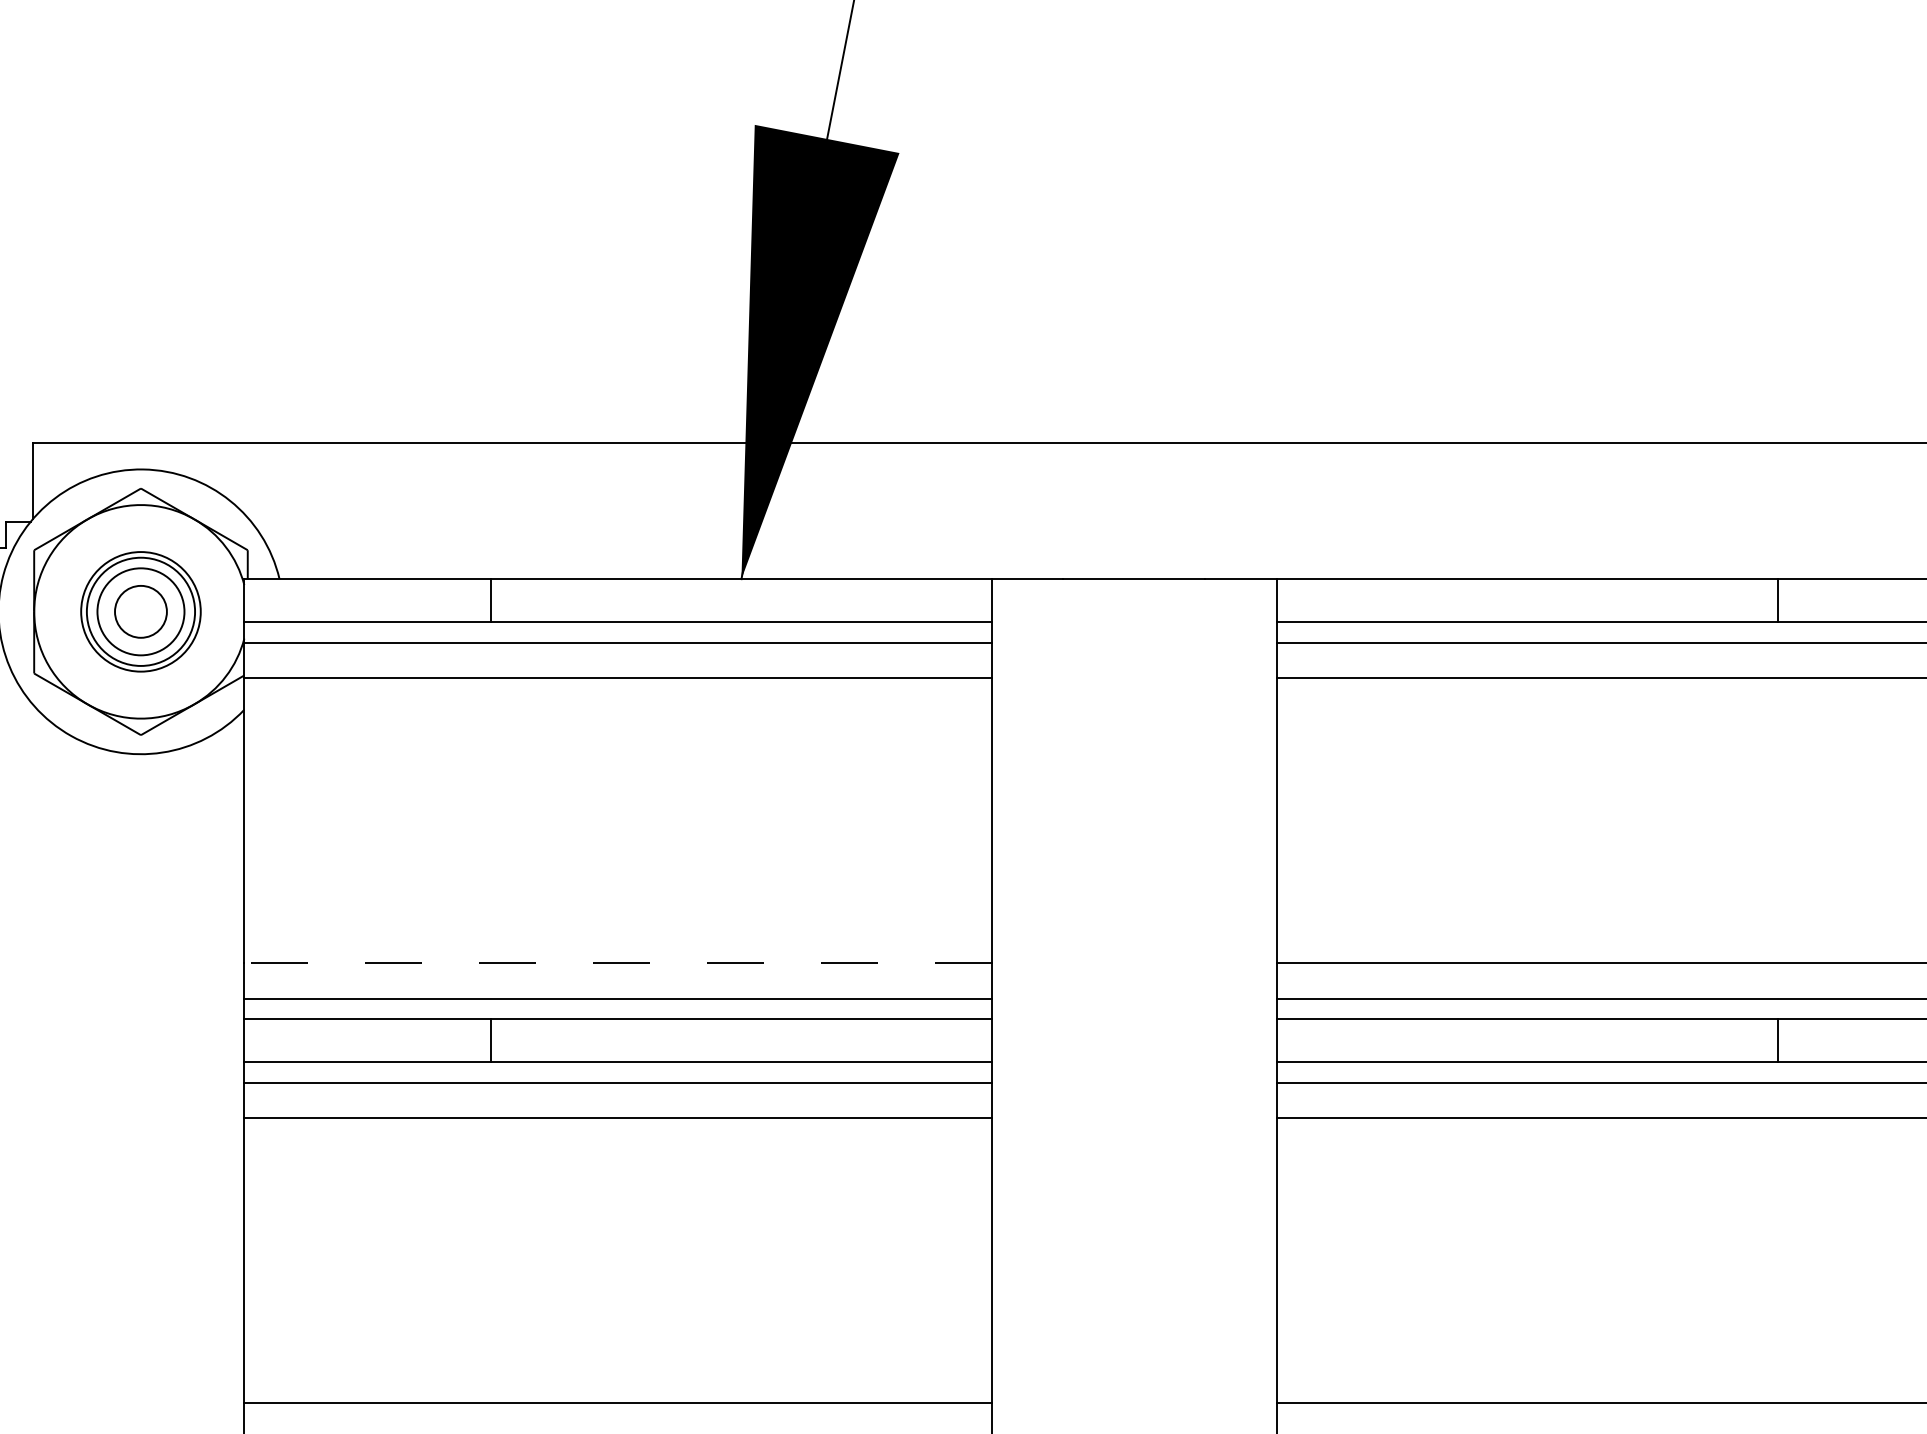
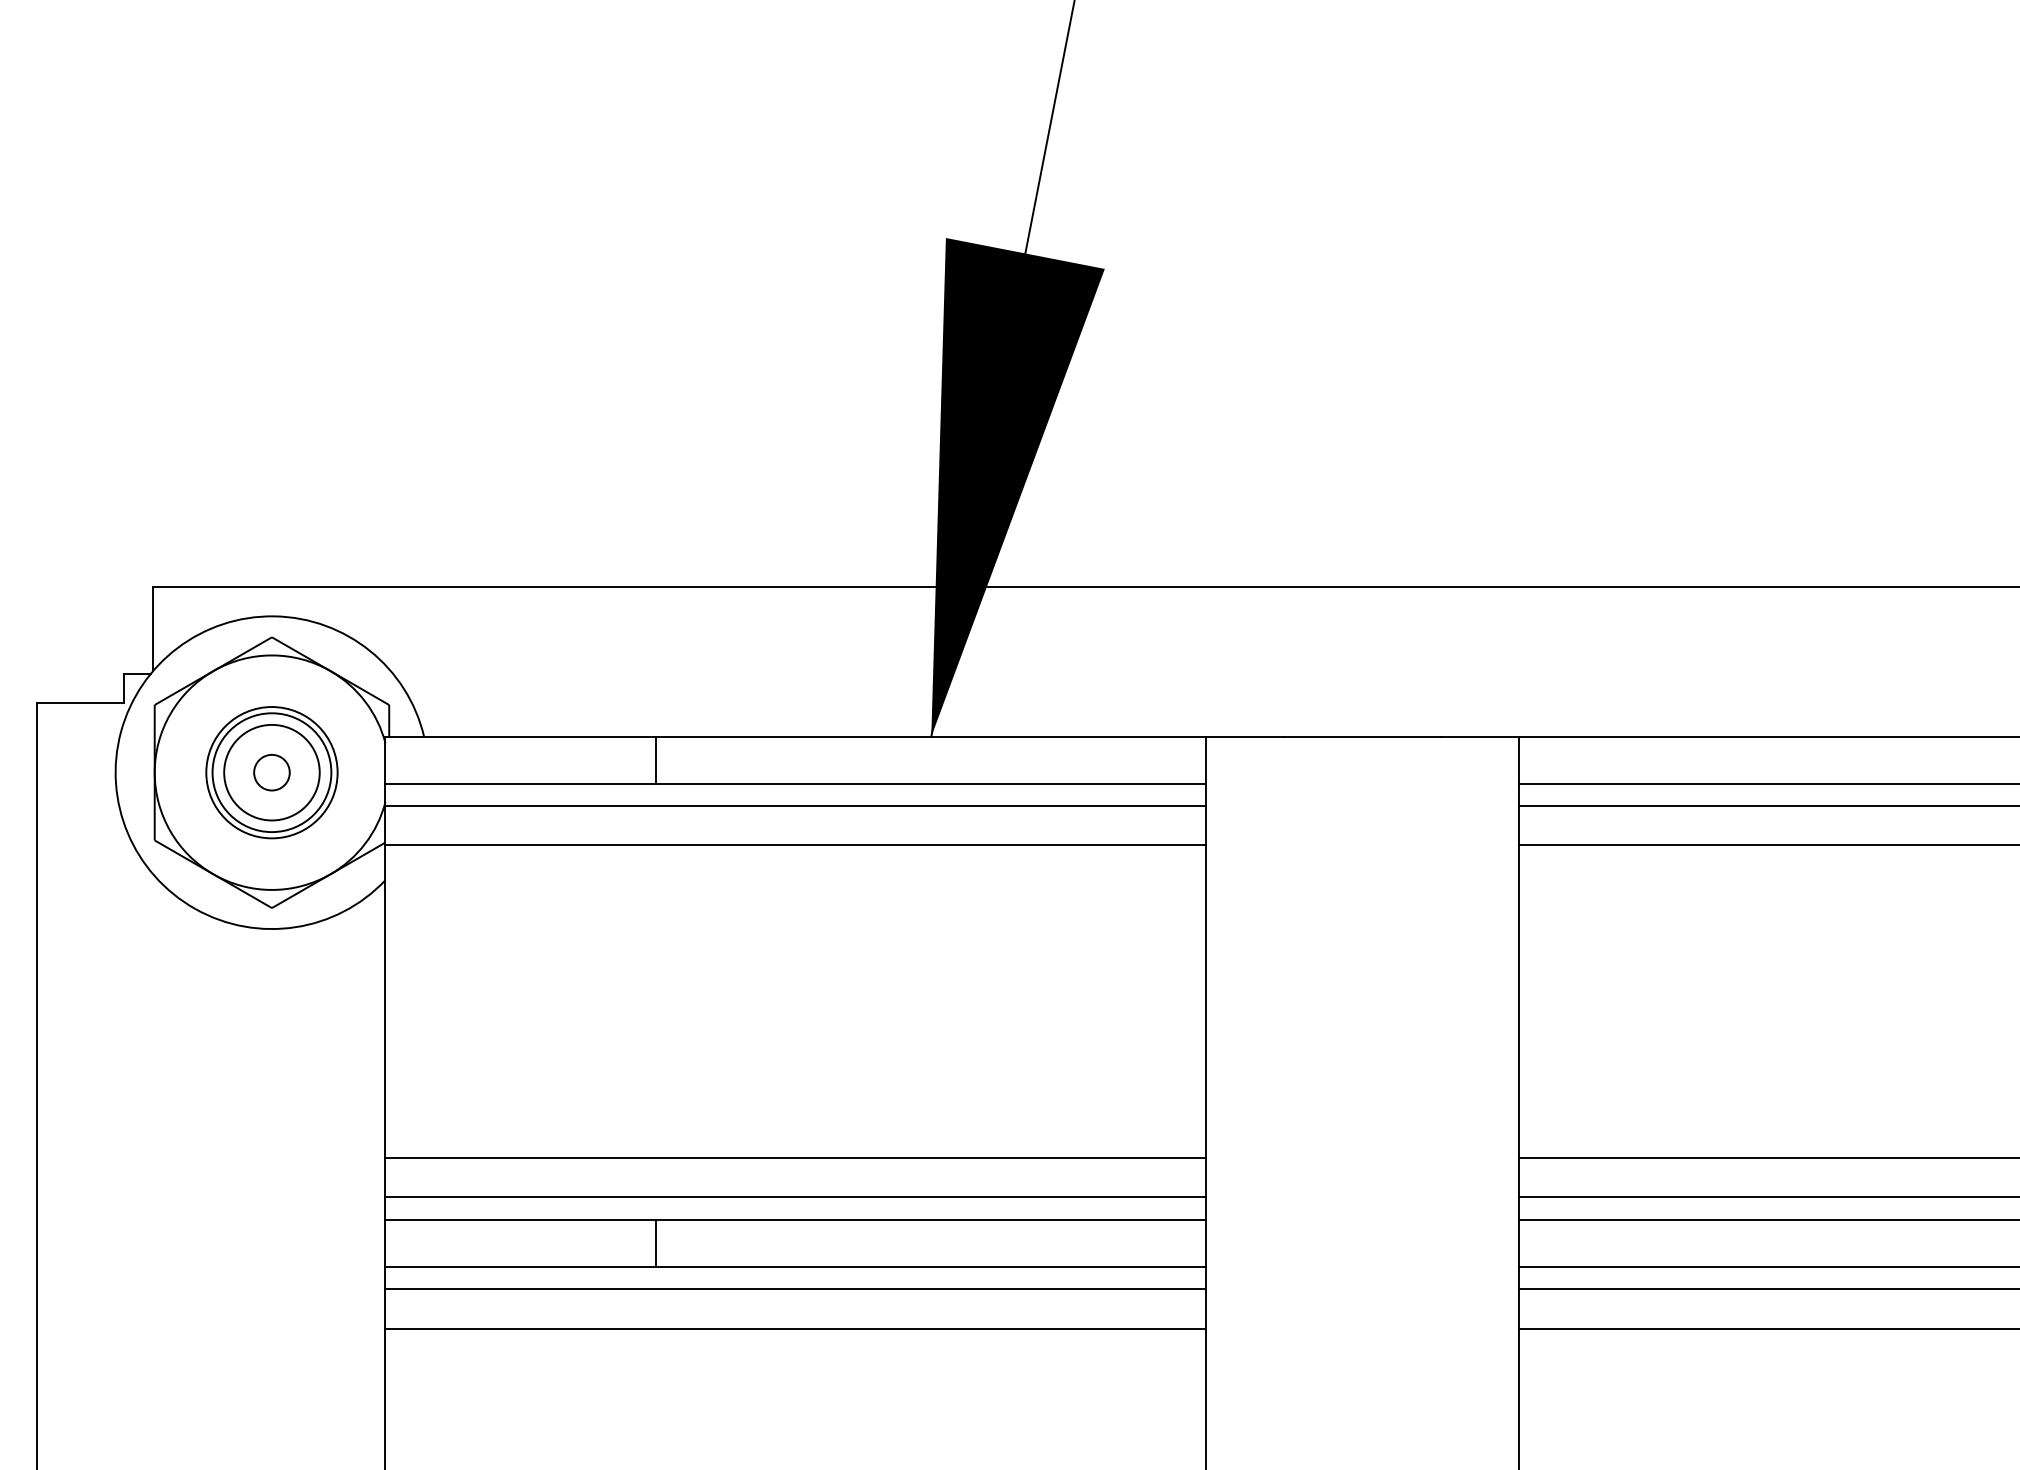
circle: (140, 611) -> (271, 772), size x0.62
line: (618, 962) -> (796, 1157), dashed -> solid

